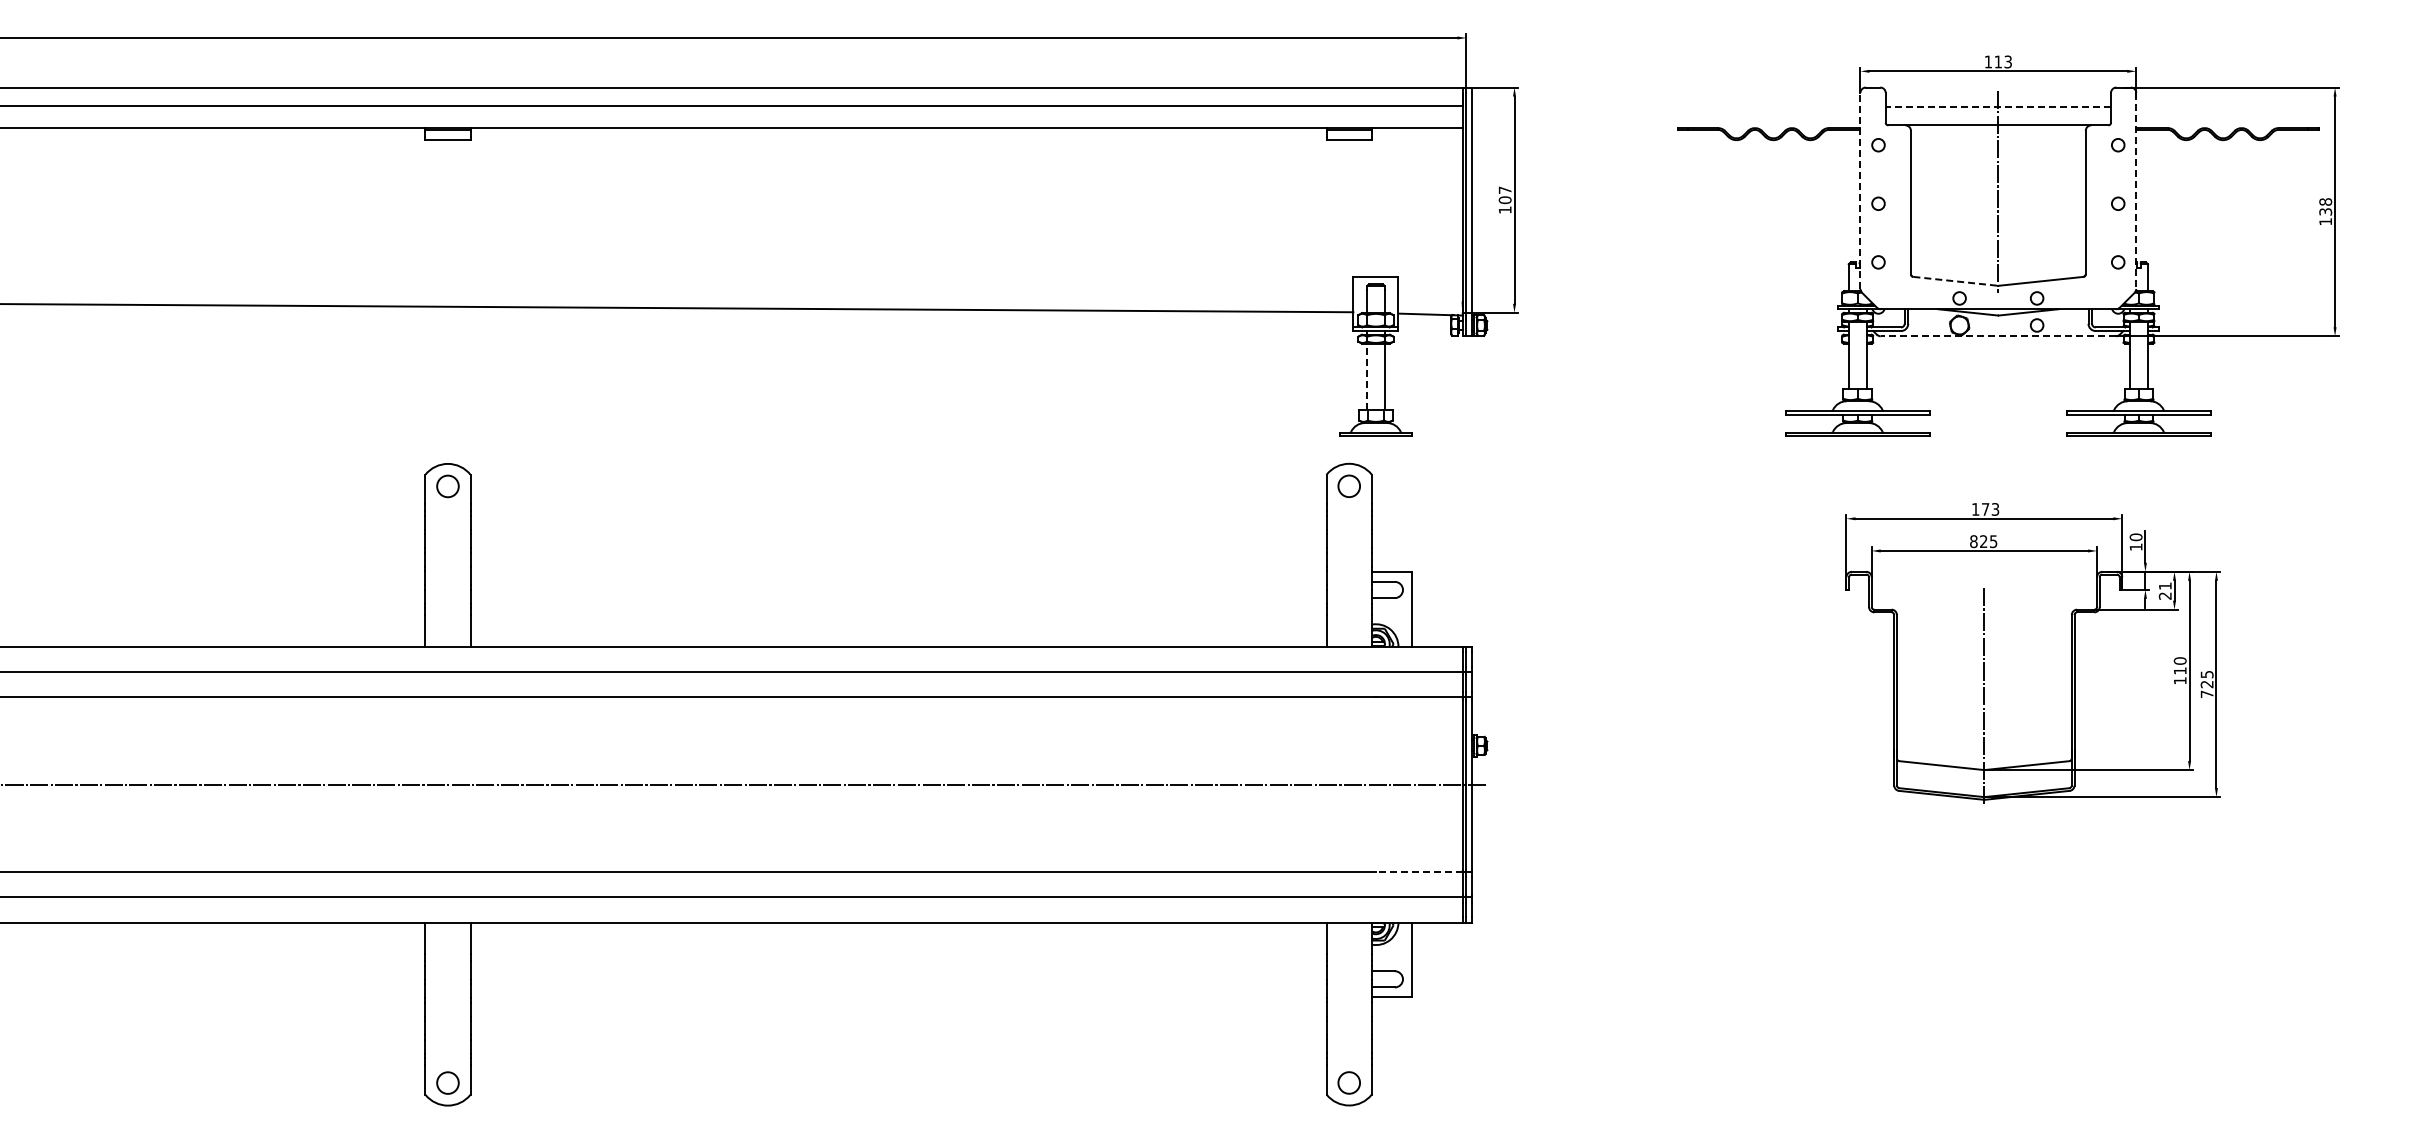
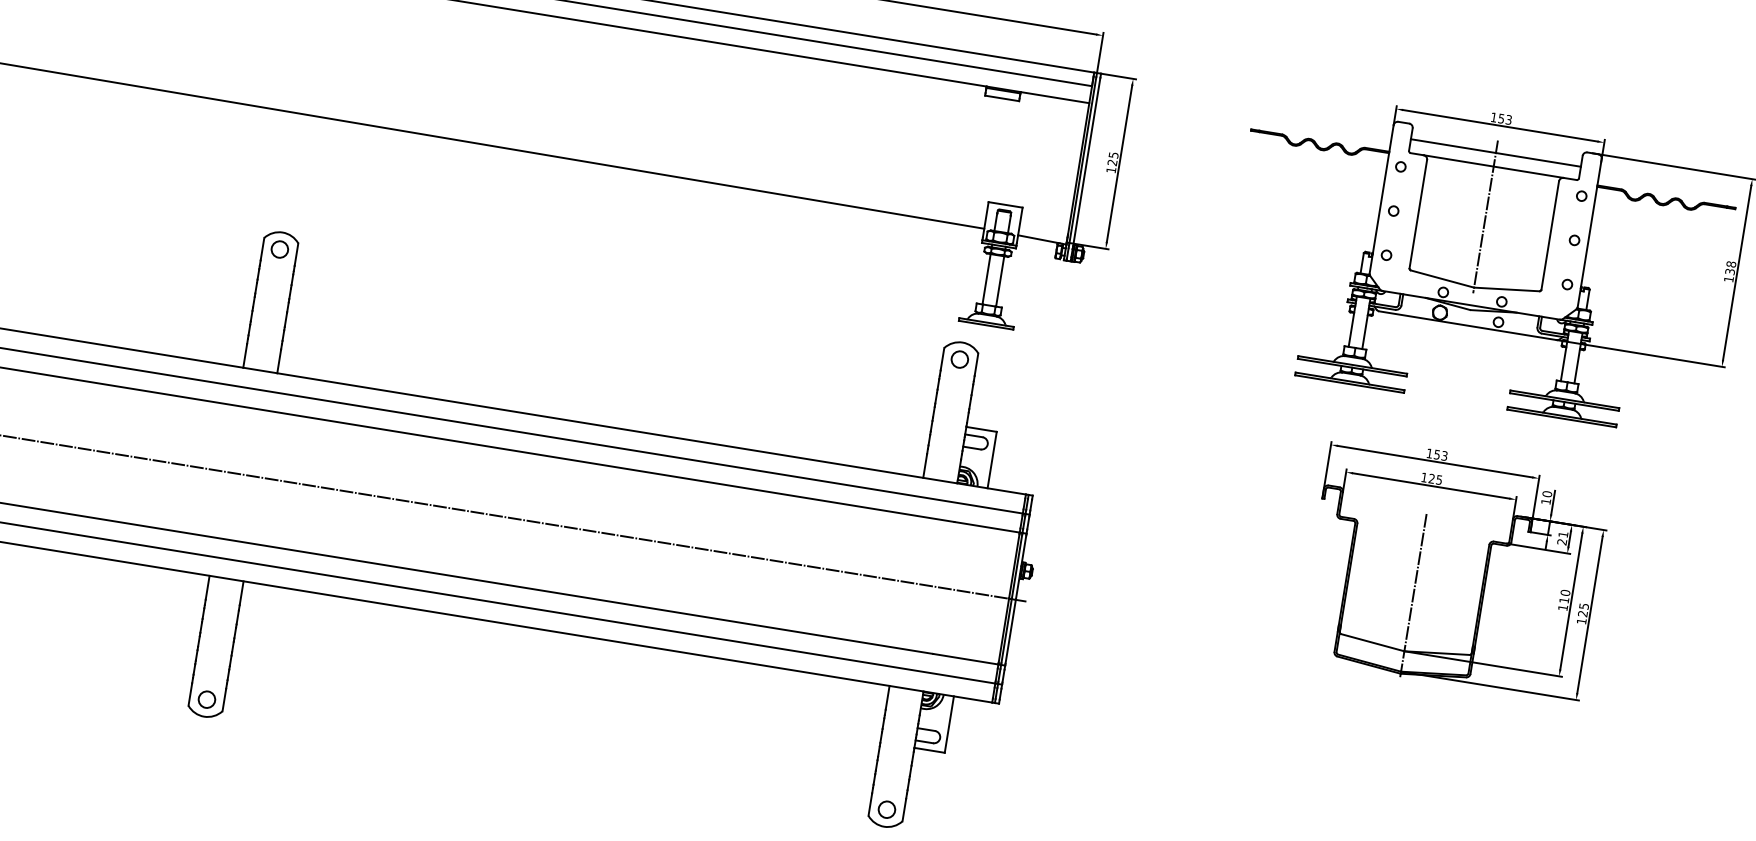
text: (1997, 61) -> (1500, 118), 113 -> 153
line: (1998, 107) -> (1496, 153), dashed -> solid
line: (1860, 190) -> (1381, 198), dashed -> solid
line: (2136, 191) -> (1589, 233), dashed -> solid
text: (1504, 195) -> (1112, 159), 107 -> 125
line: (1955, 281) -> (1442, 279), dashed -> solid
line: (1998, 336) -> (1468, 325), dashed -> solid
line: (1366, 376) -> (986, 278), dashed -> solid
text: (1985, 509) -> (1437, 454), 173 -> 153
text: (1973, 541) -> (1424, 477), 825 -> 125
text: (2206, 693) -> (1581, 620), 725 -> 125
line: (1419, 872) -> (965, 659), dashed -> solid

